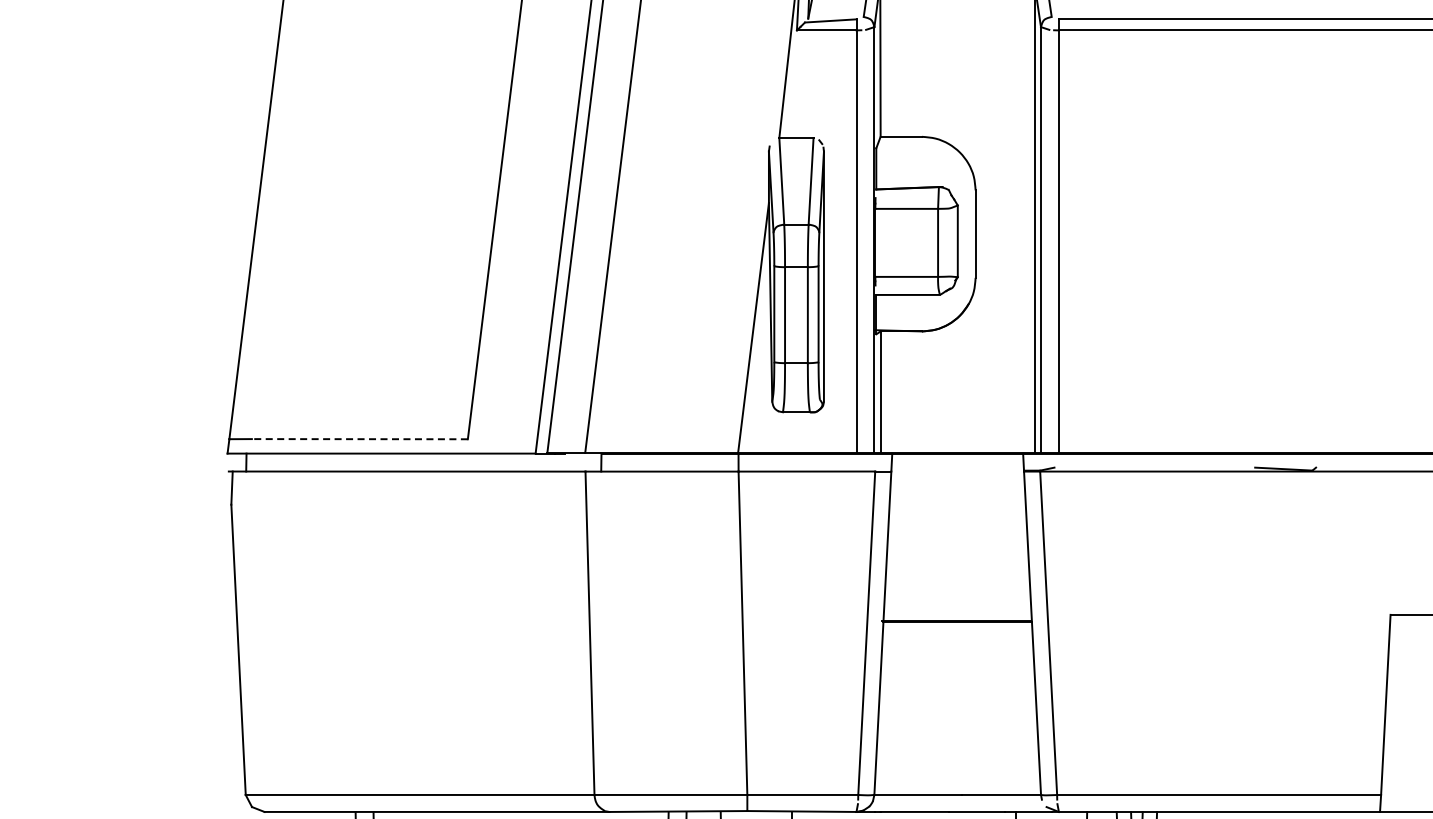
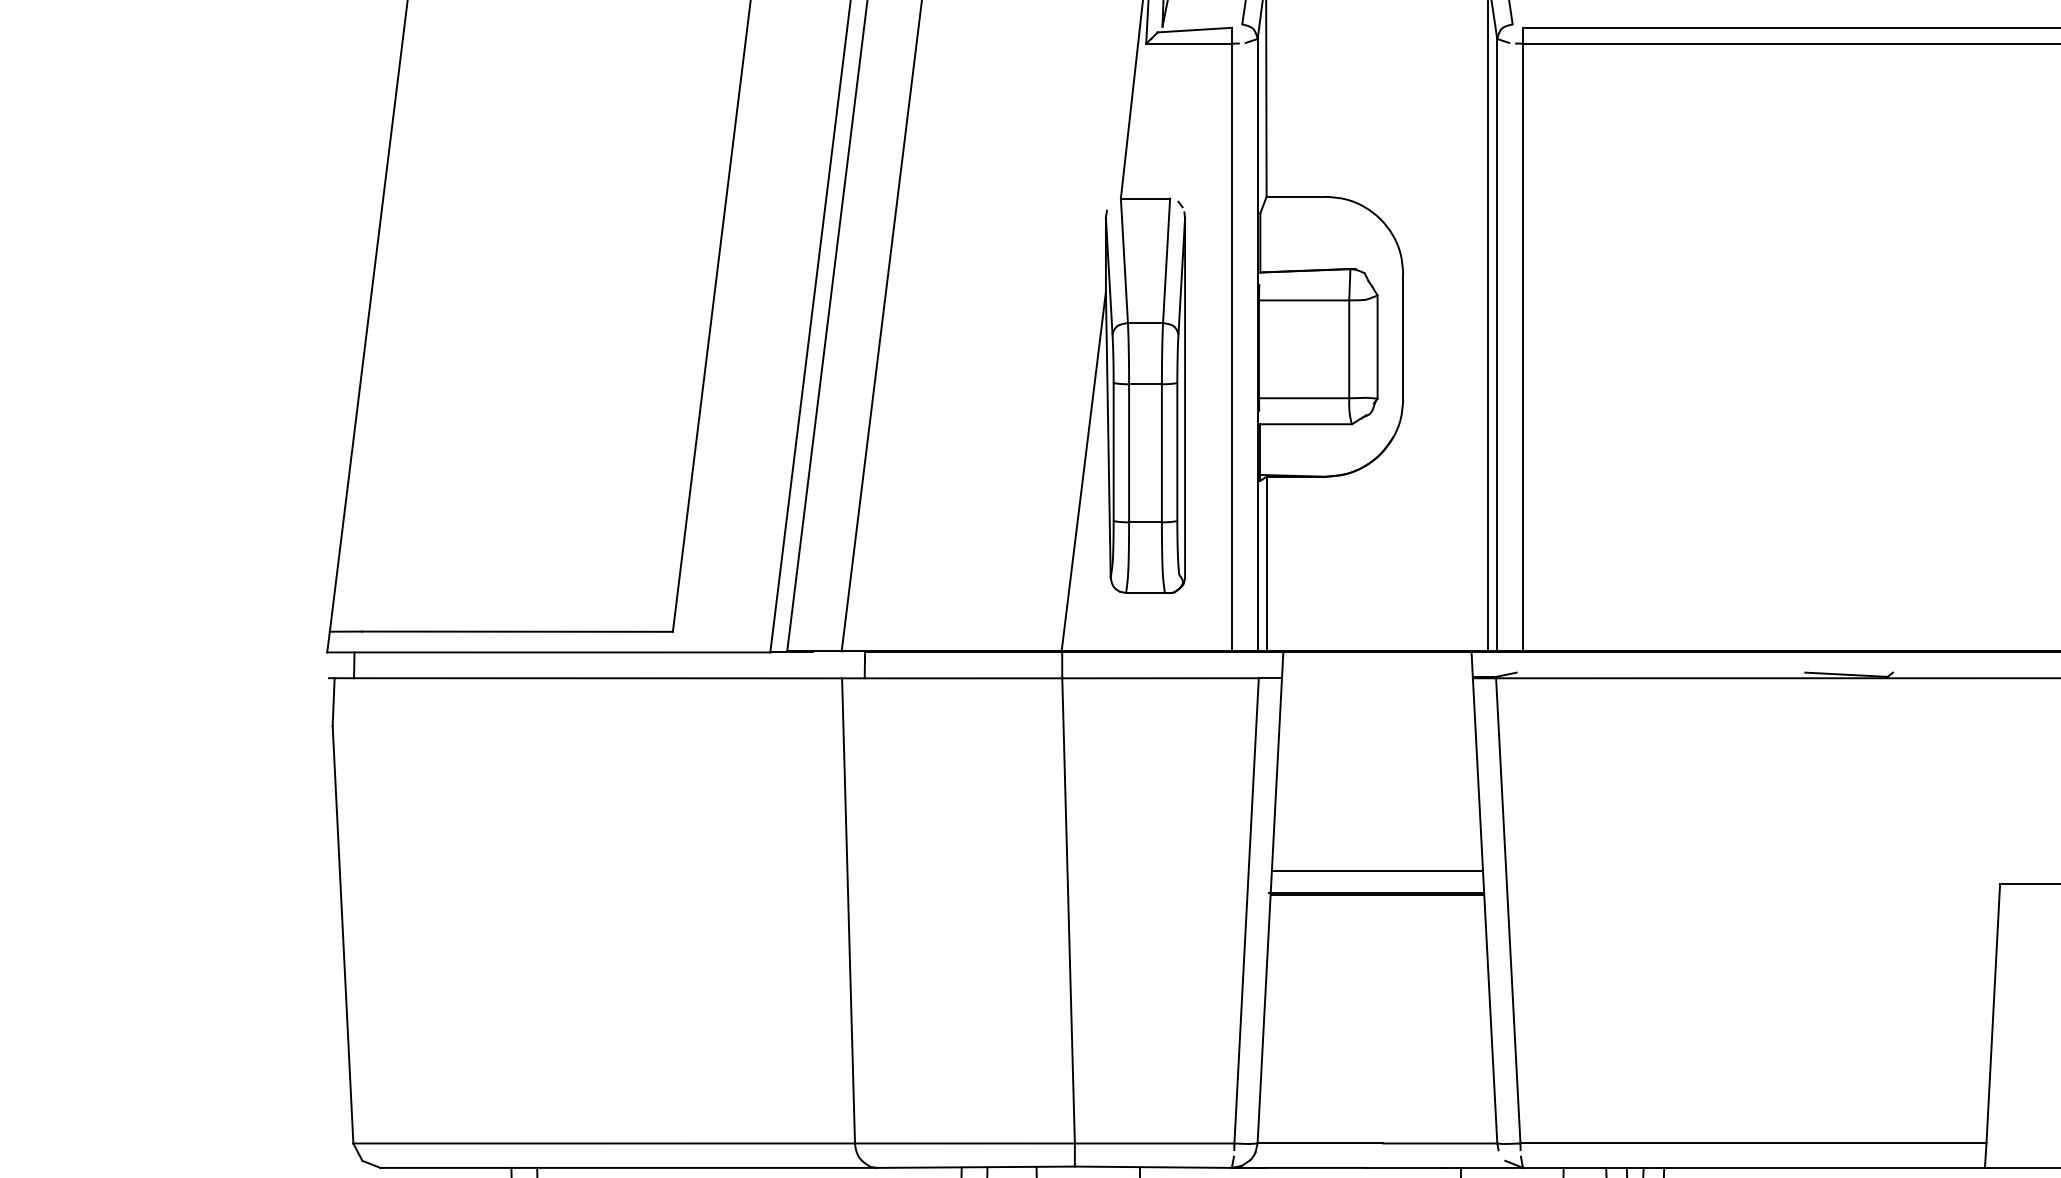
line: (359, 439) -> (516, 632), dashed -> solid
line: (957, 605) -> (1377, 870), added

